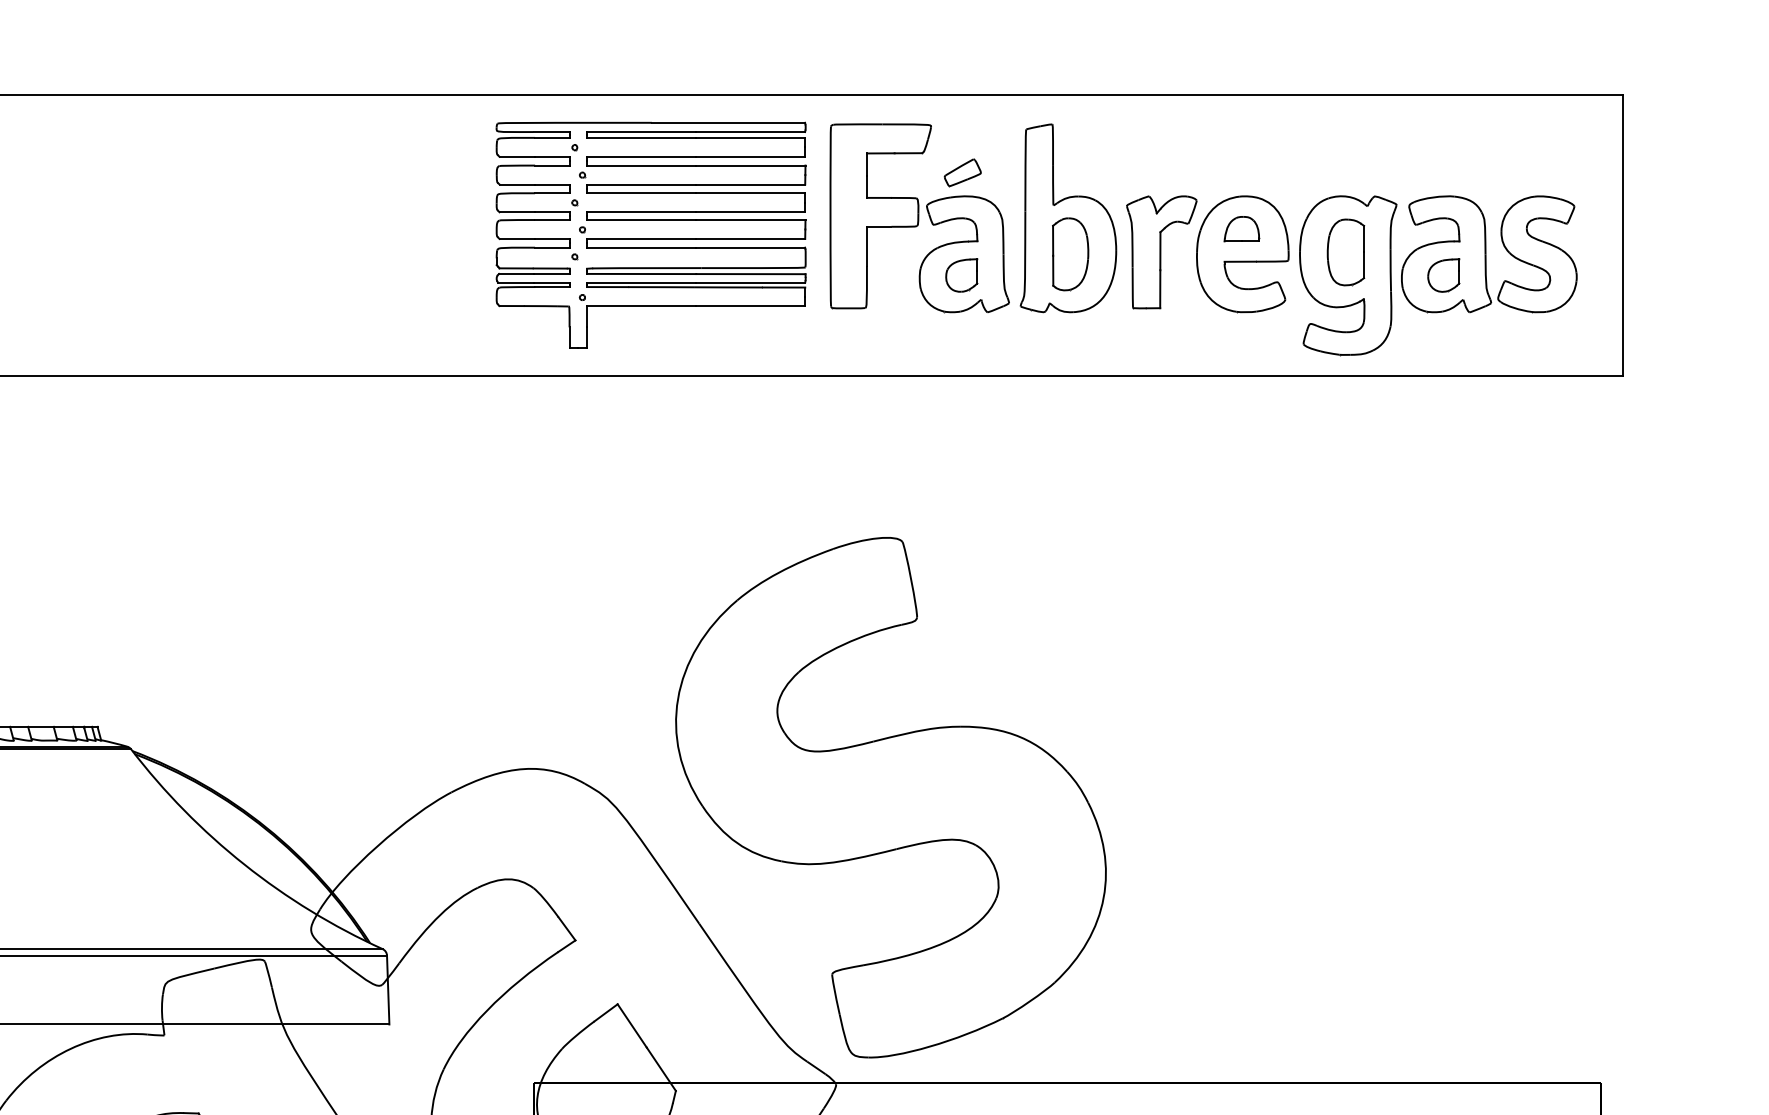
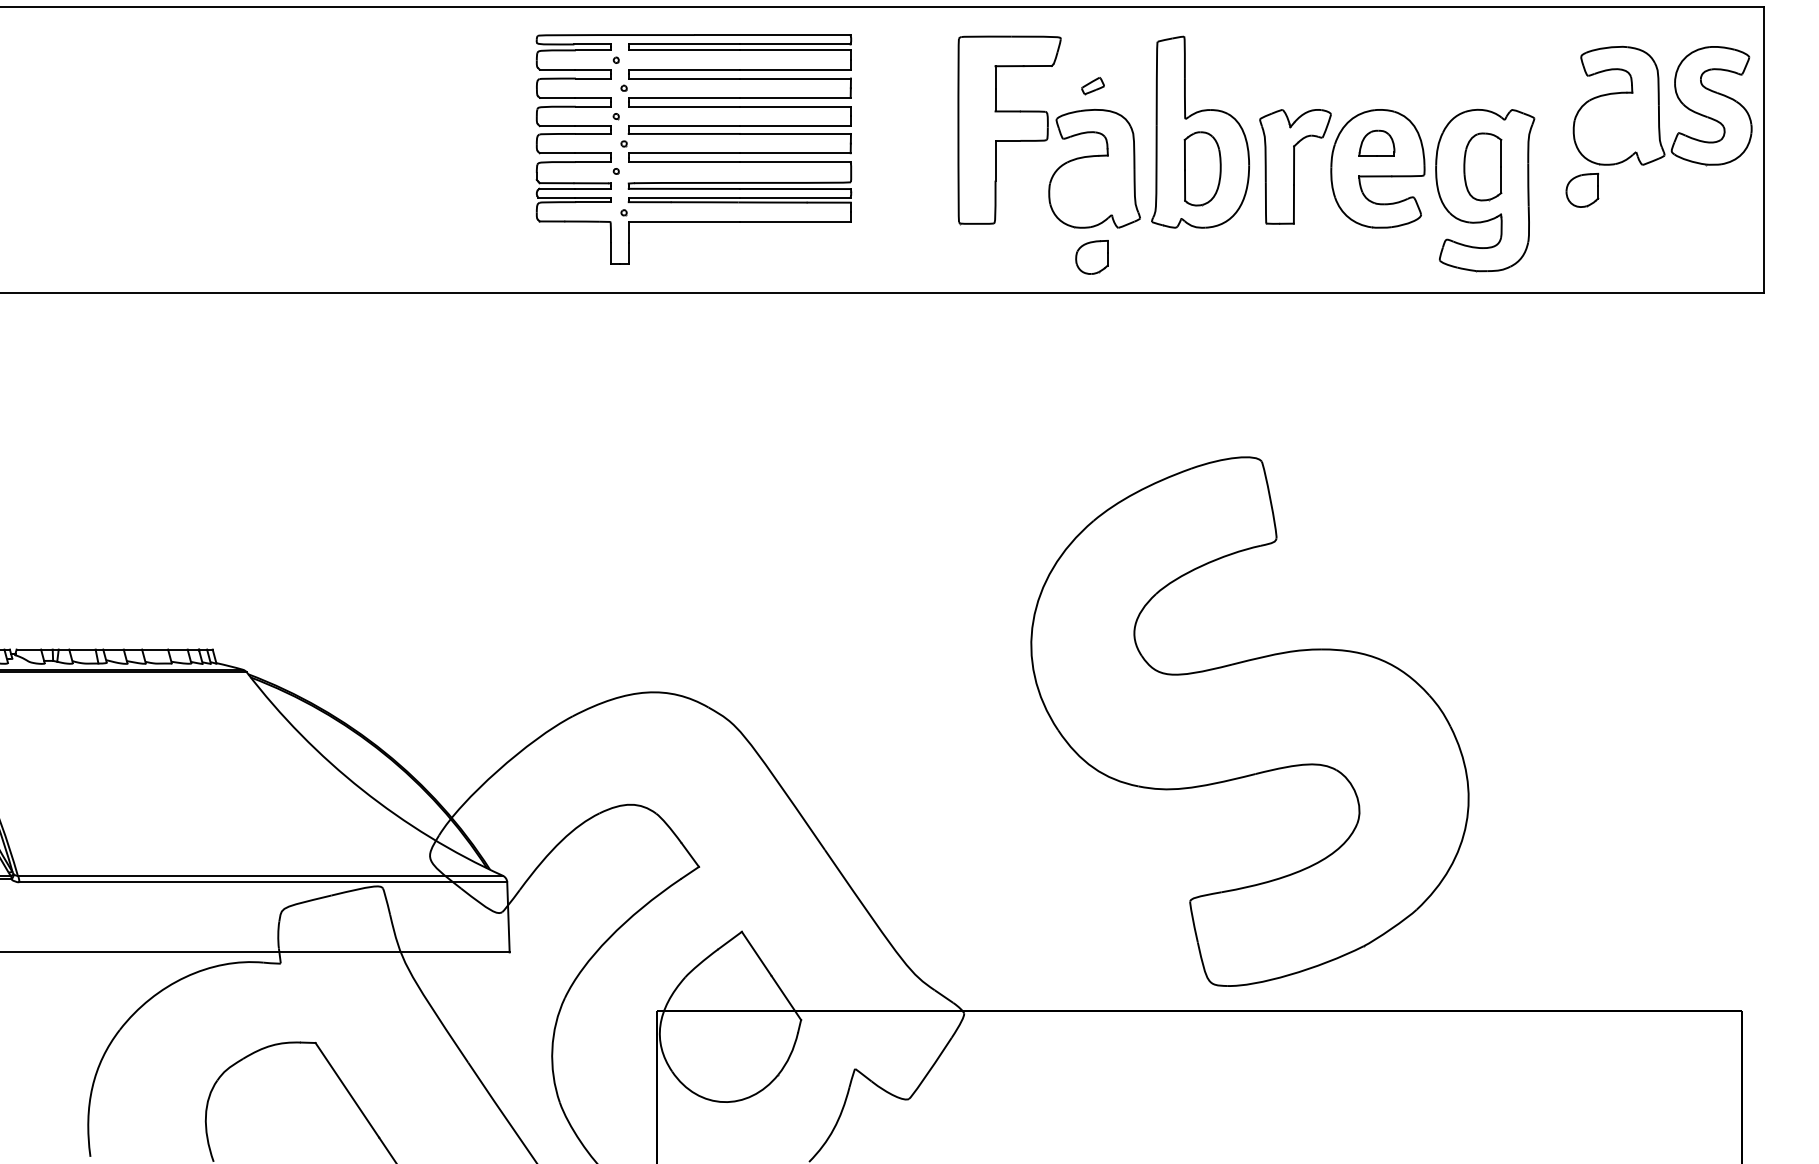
part: (962, 172) -> (1092, 85), size x0.6
part: (650, 235) -> (693, 149), moved
part: (1489, 253) -> (1662, 105), moved
part: (961, 275) -> (1091, 257), moved
part: (890, 797) -> (1249, 721), moved

